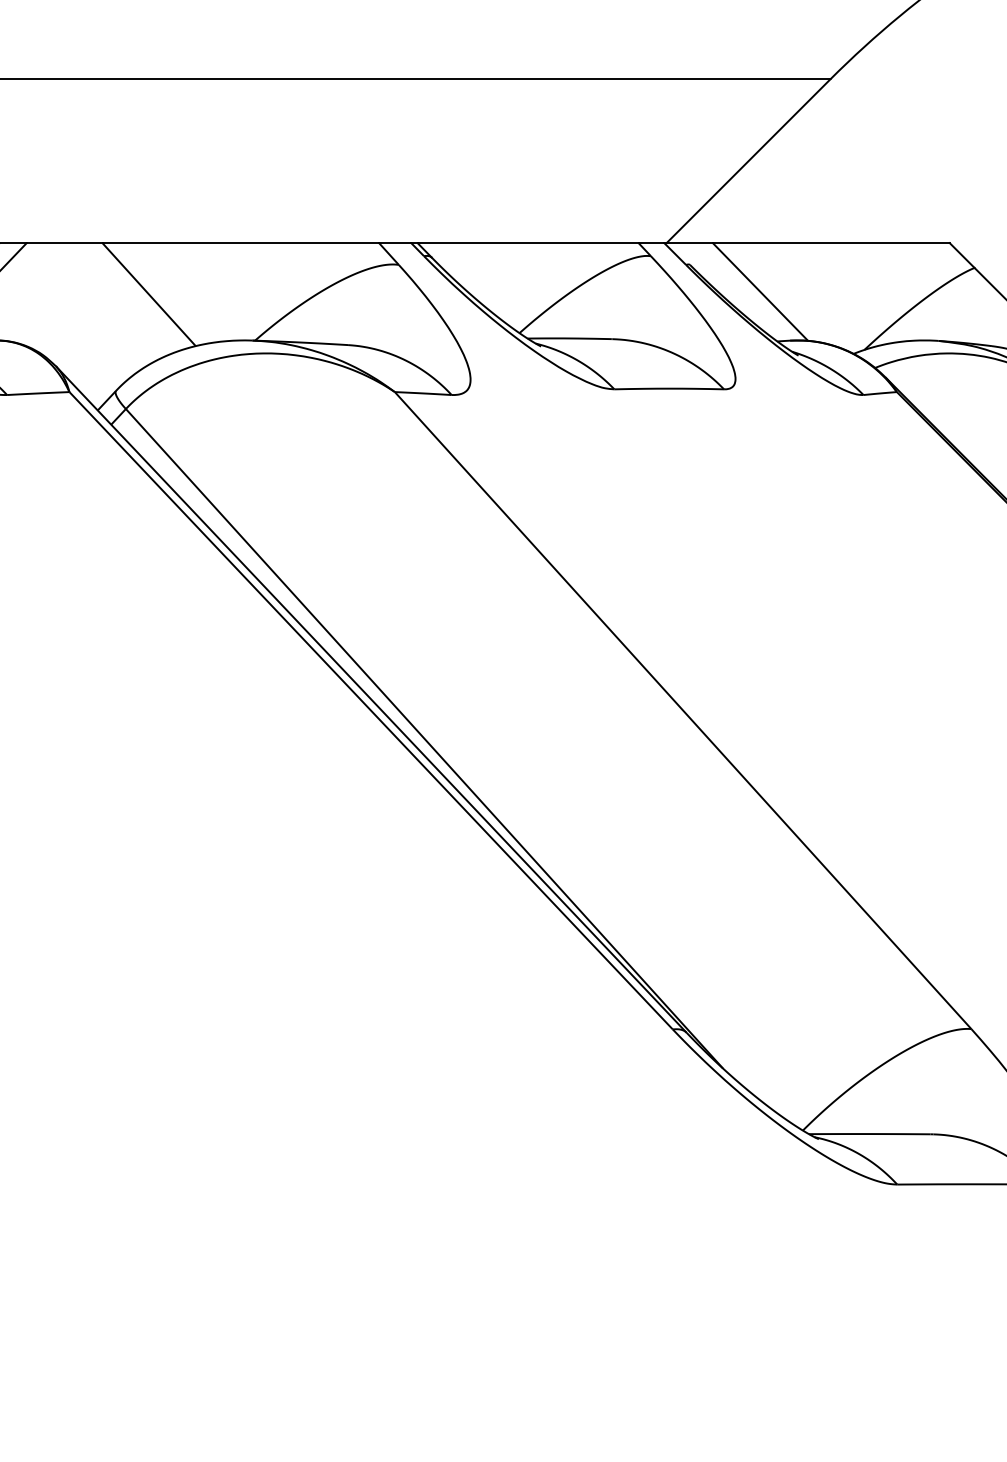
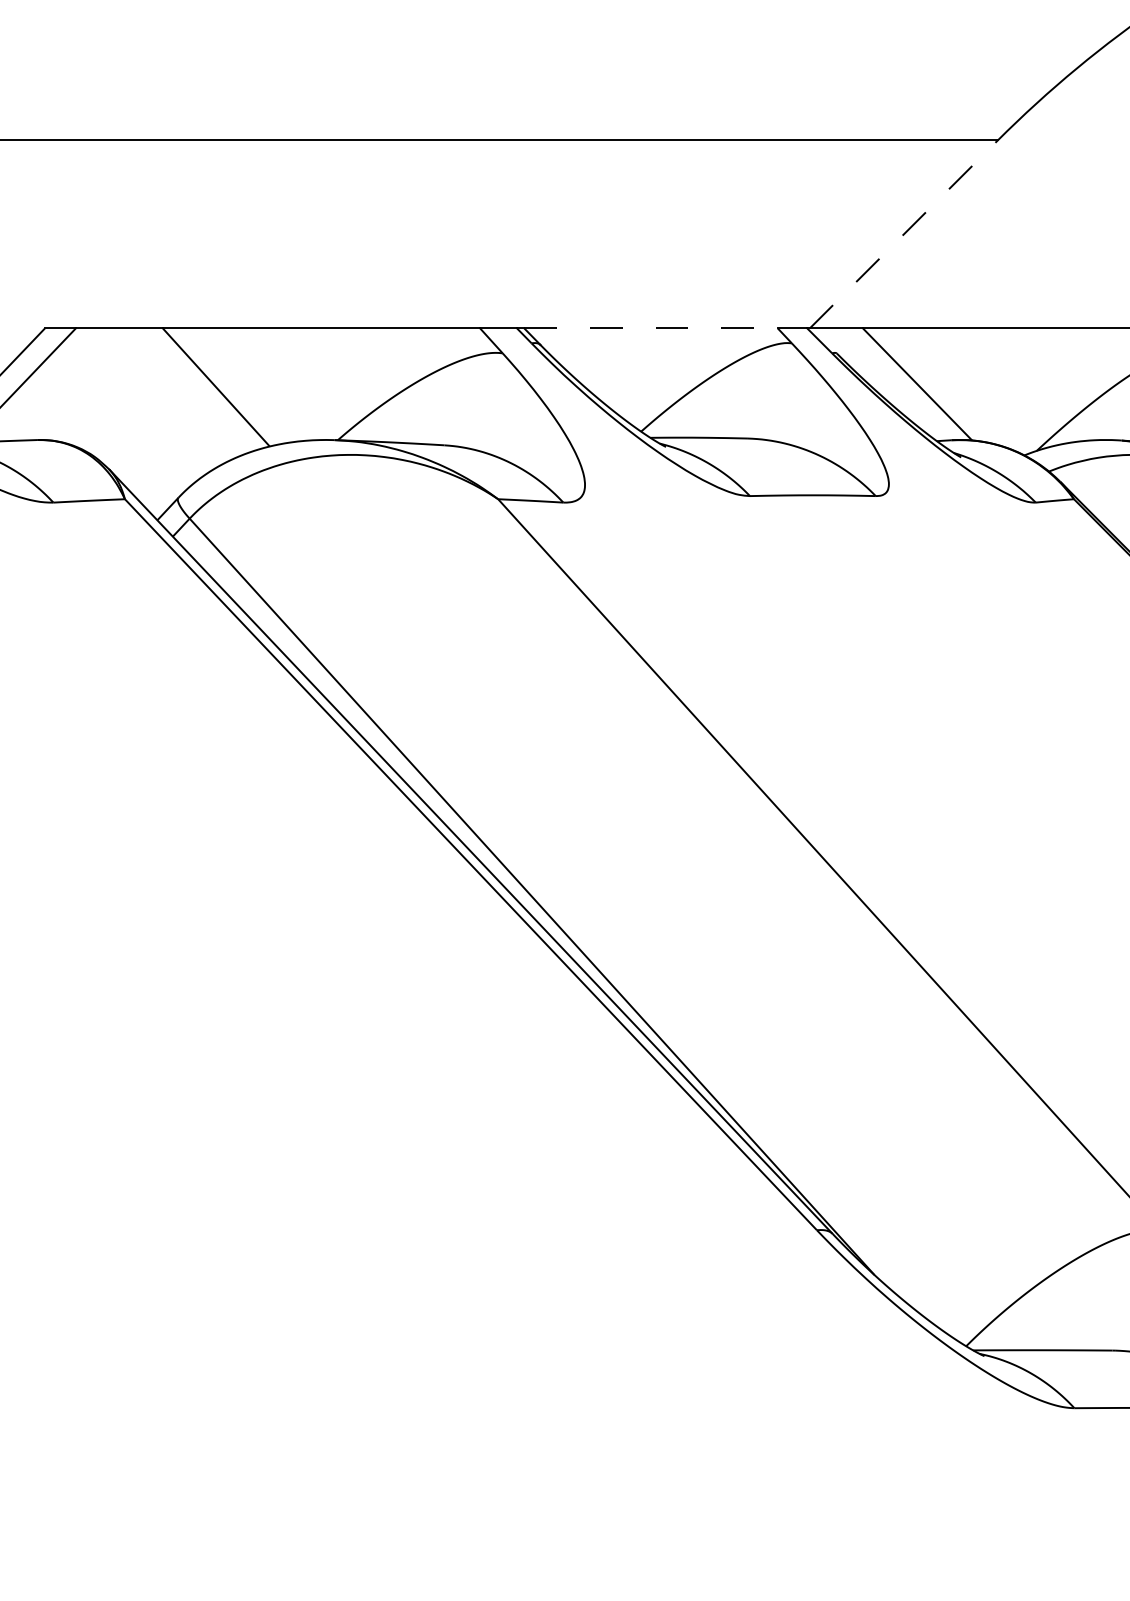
line: (748, 161) -> (903, 234), solid -> dashed
line: (528, 243) -> (651, 328), solid -> dashed

